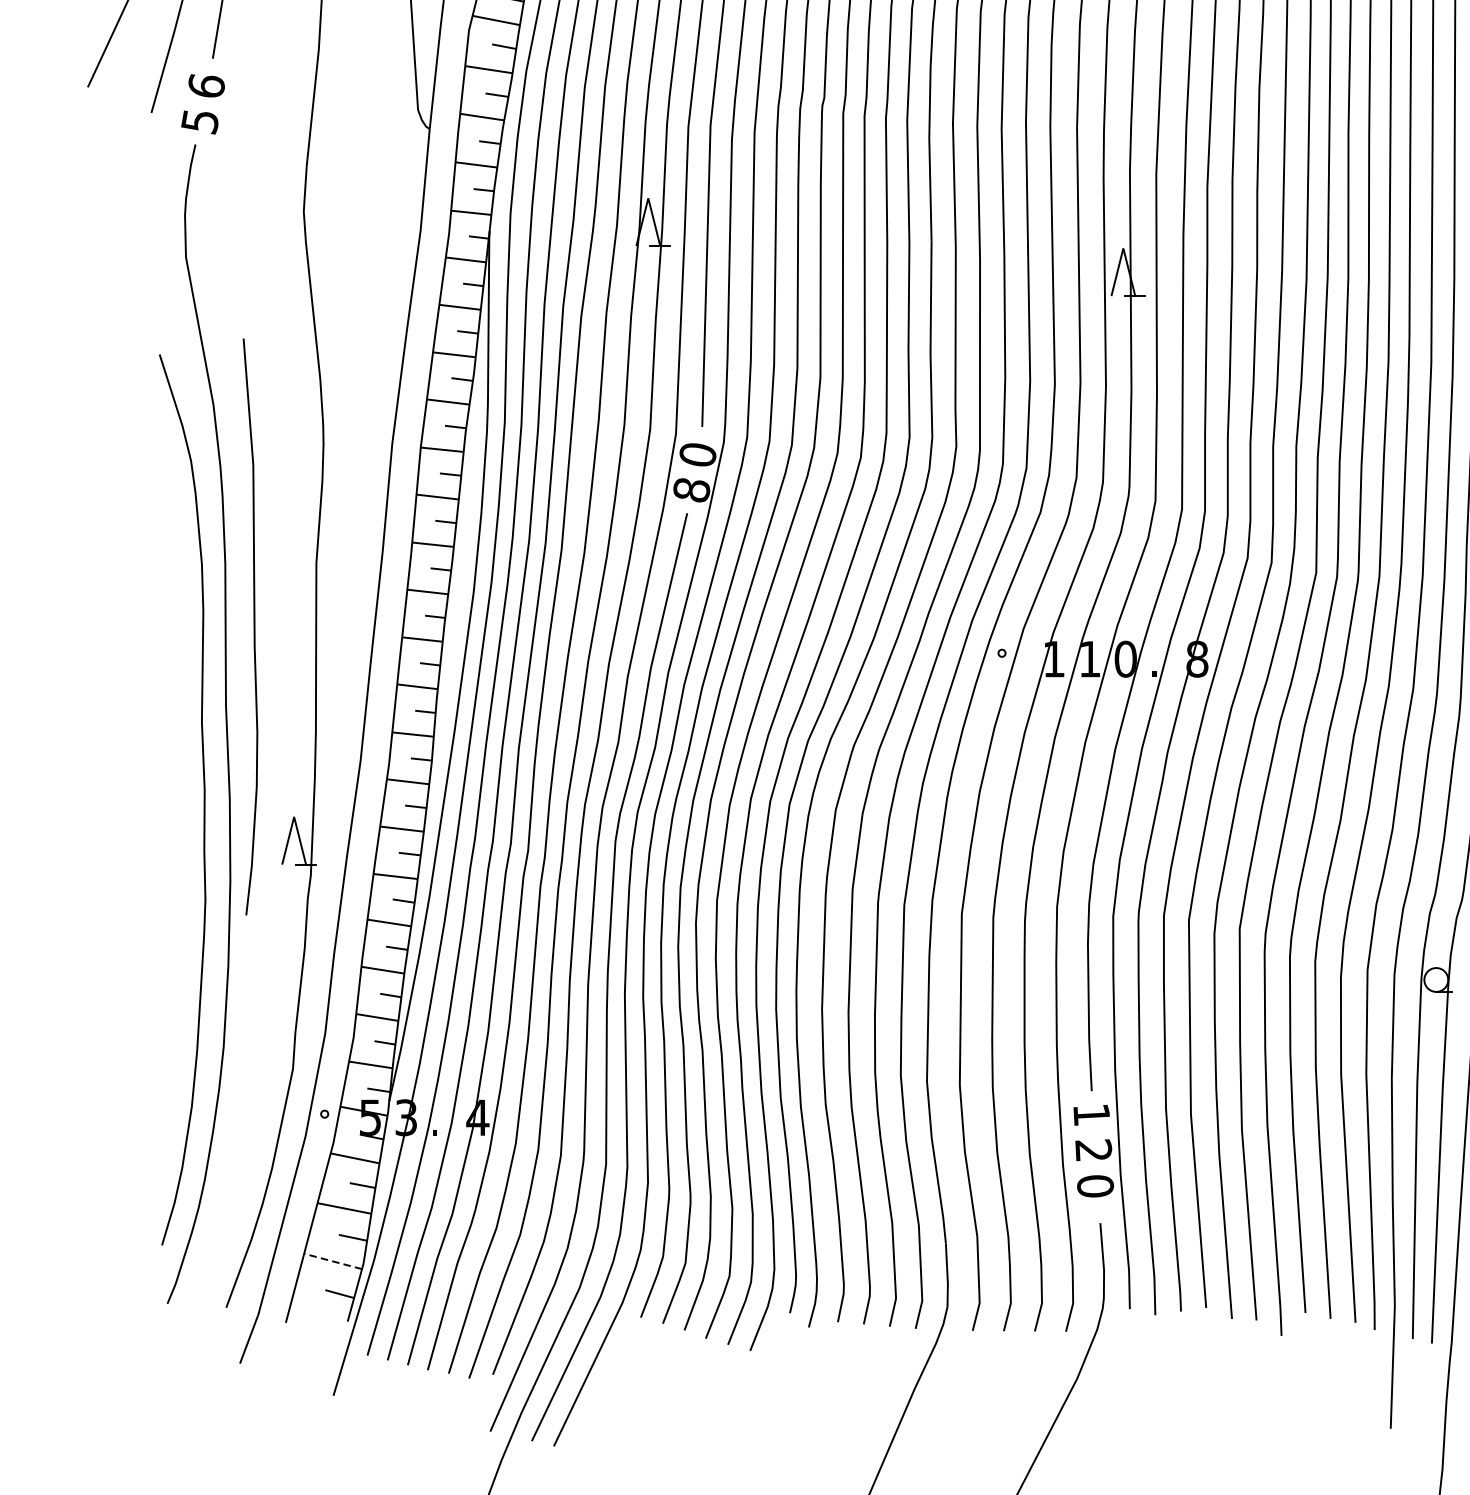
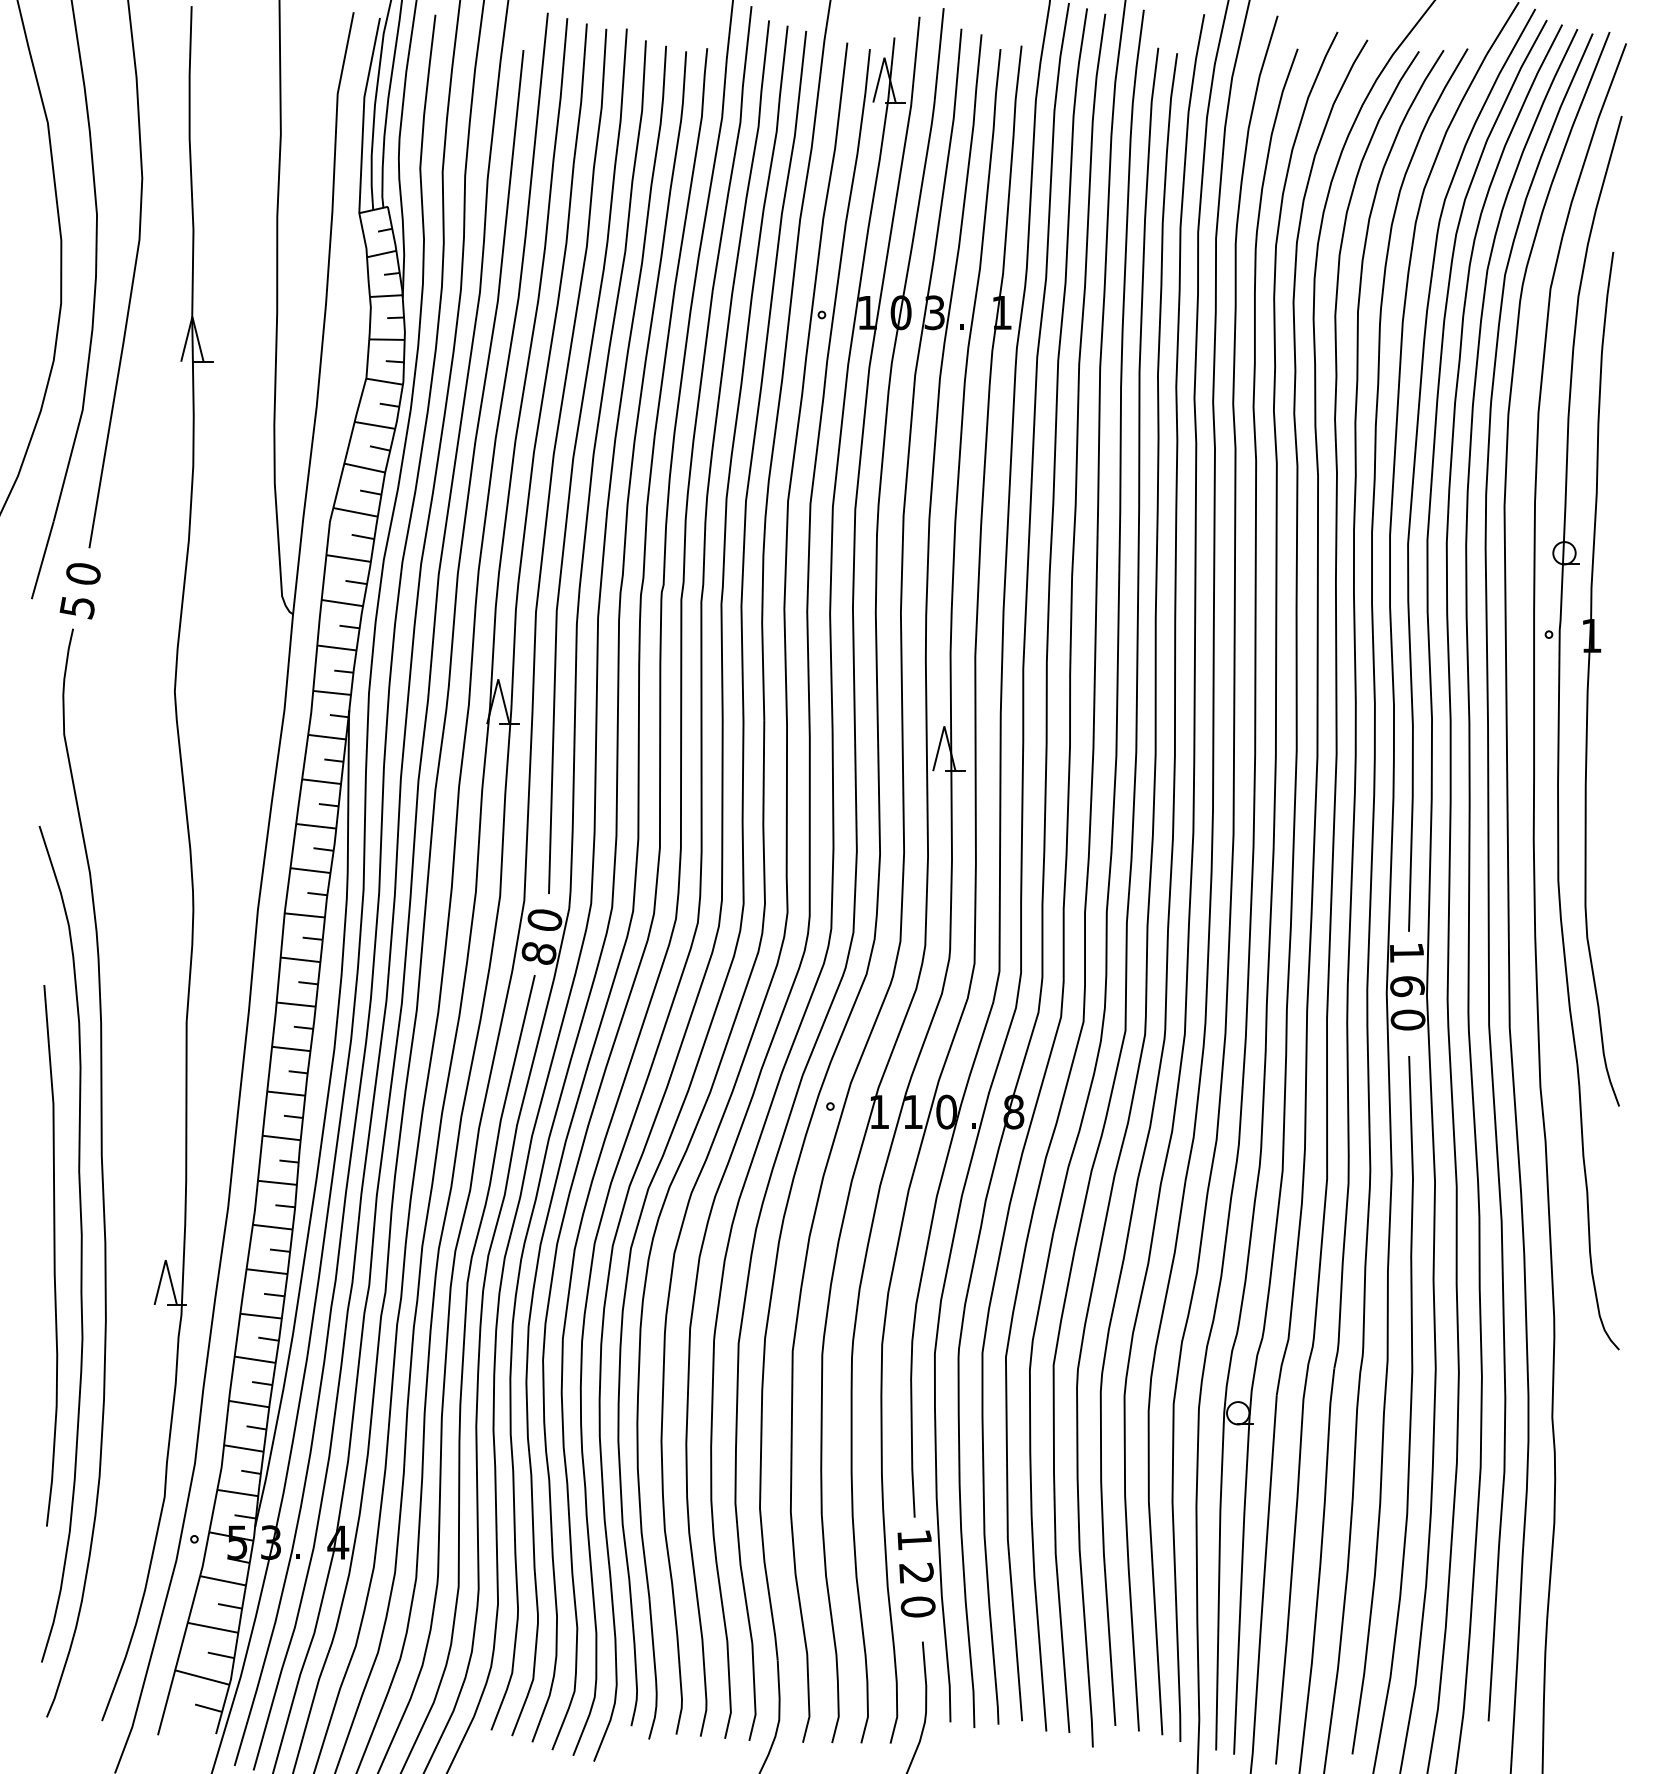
text: (206, 85) -> (83, 573), 6 -> 0
curve: (253, 626) -> (53, 1255), moved
line: (332, 1261) -> (201, 1677), dashed -> solid

